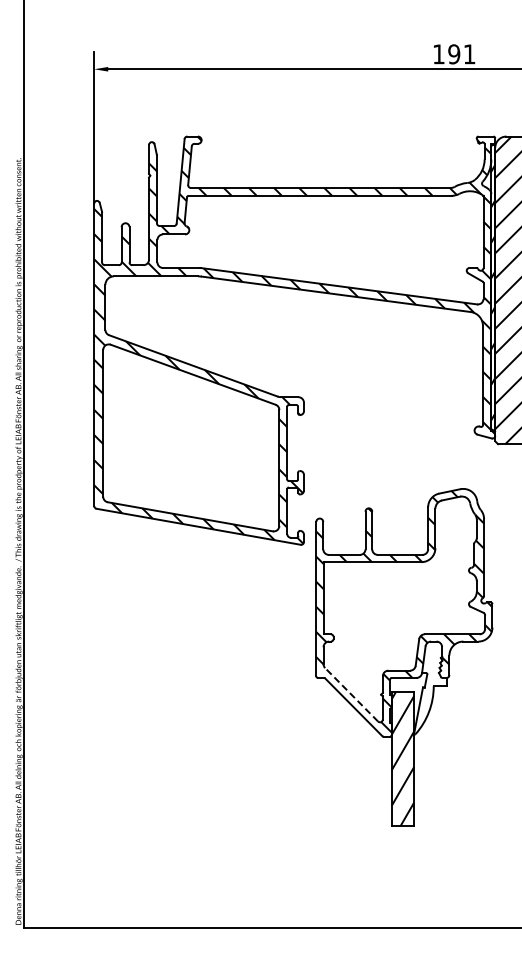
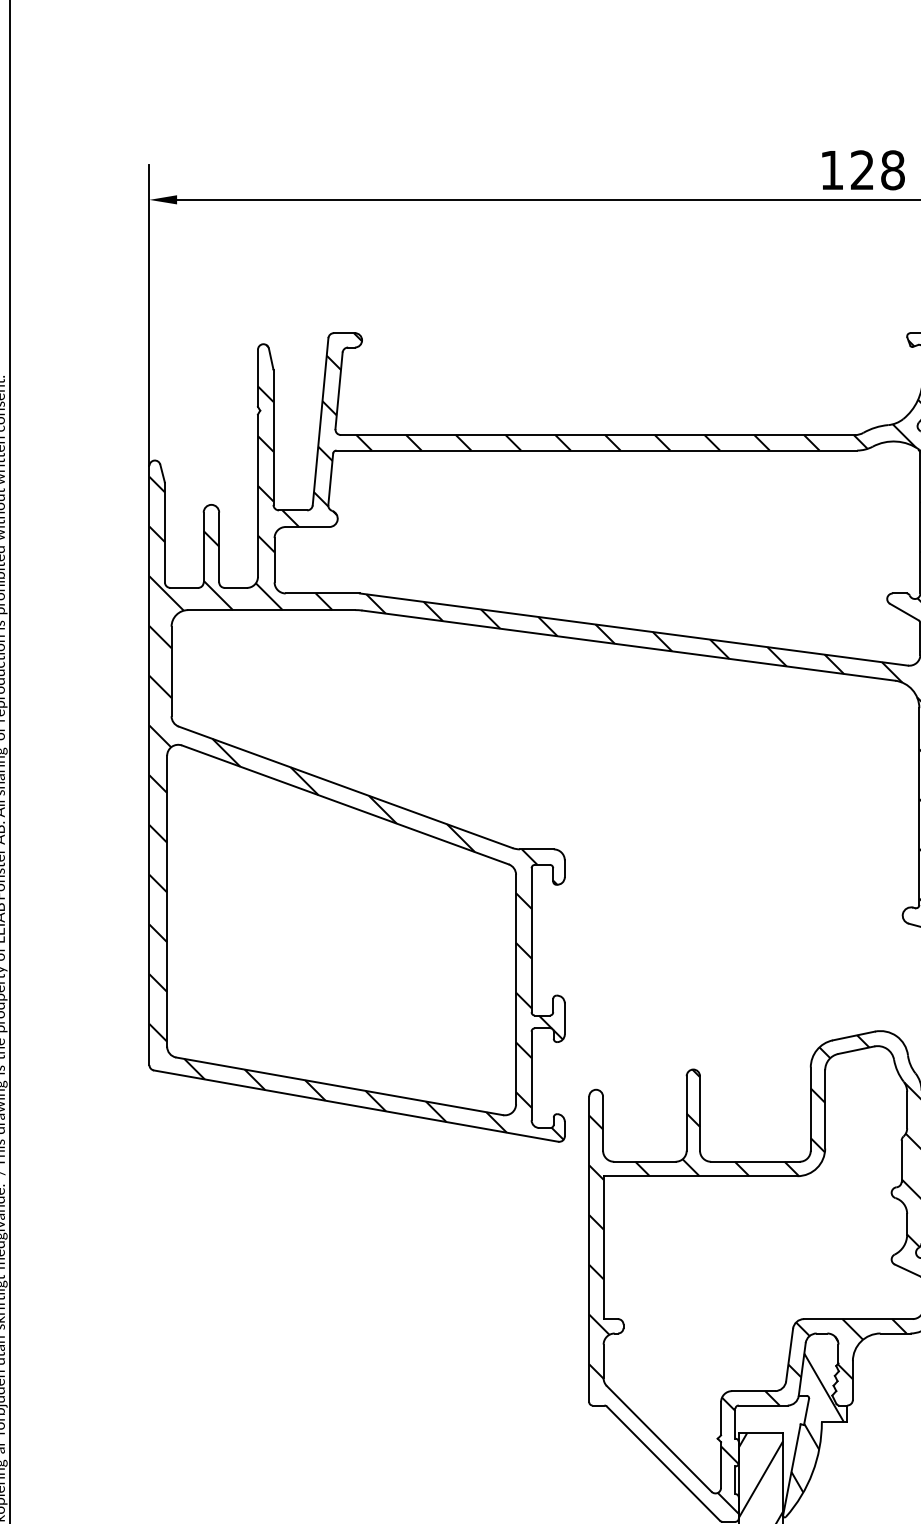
text: (461, 54) -> (876, 170), 191 -> 128
hatch: (431, 682) -> (817, 1414), added
line: (351, 694) -> (658, 1438), dashed -> solid

